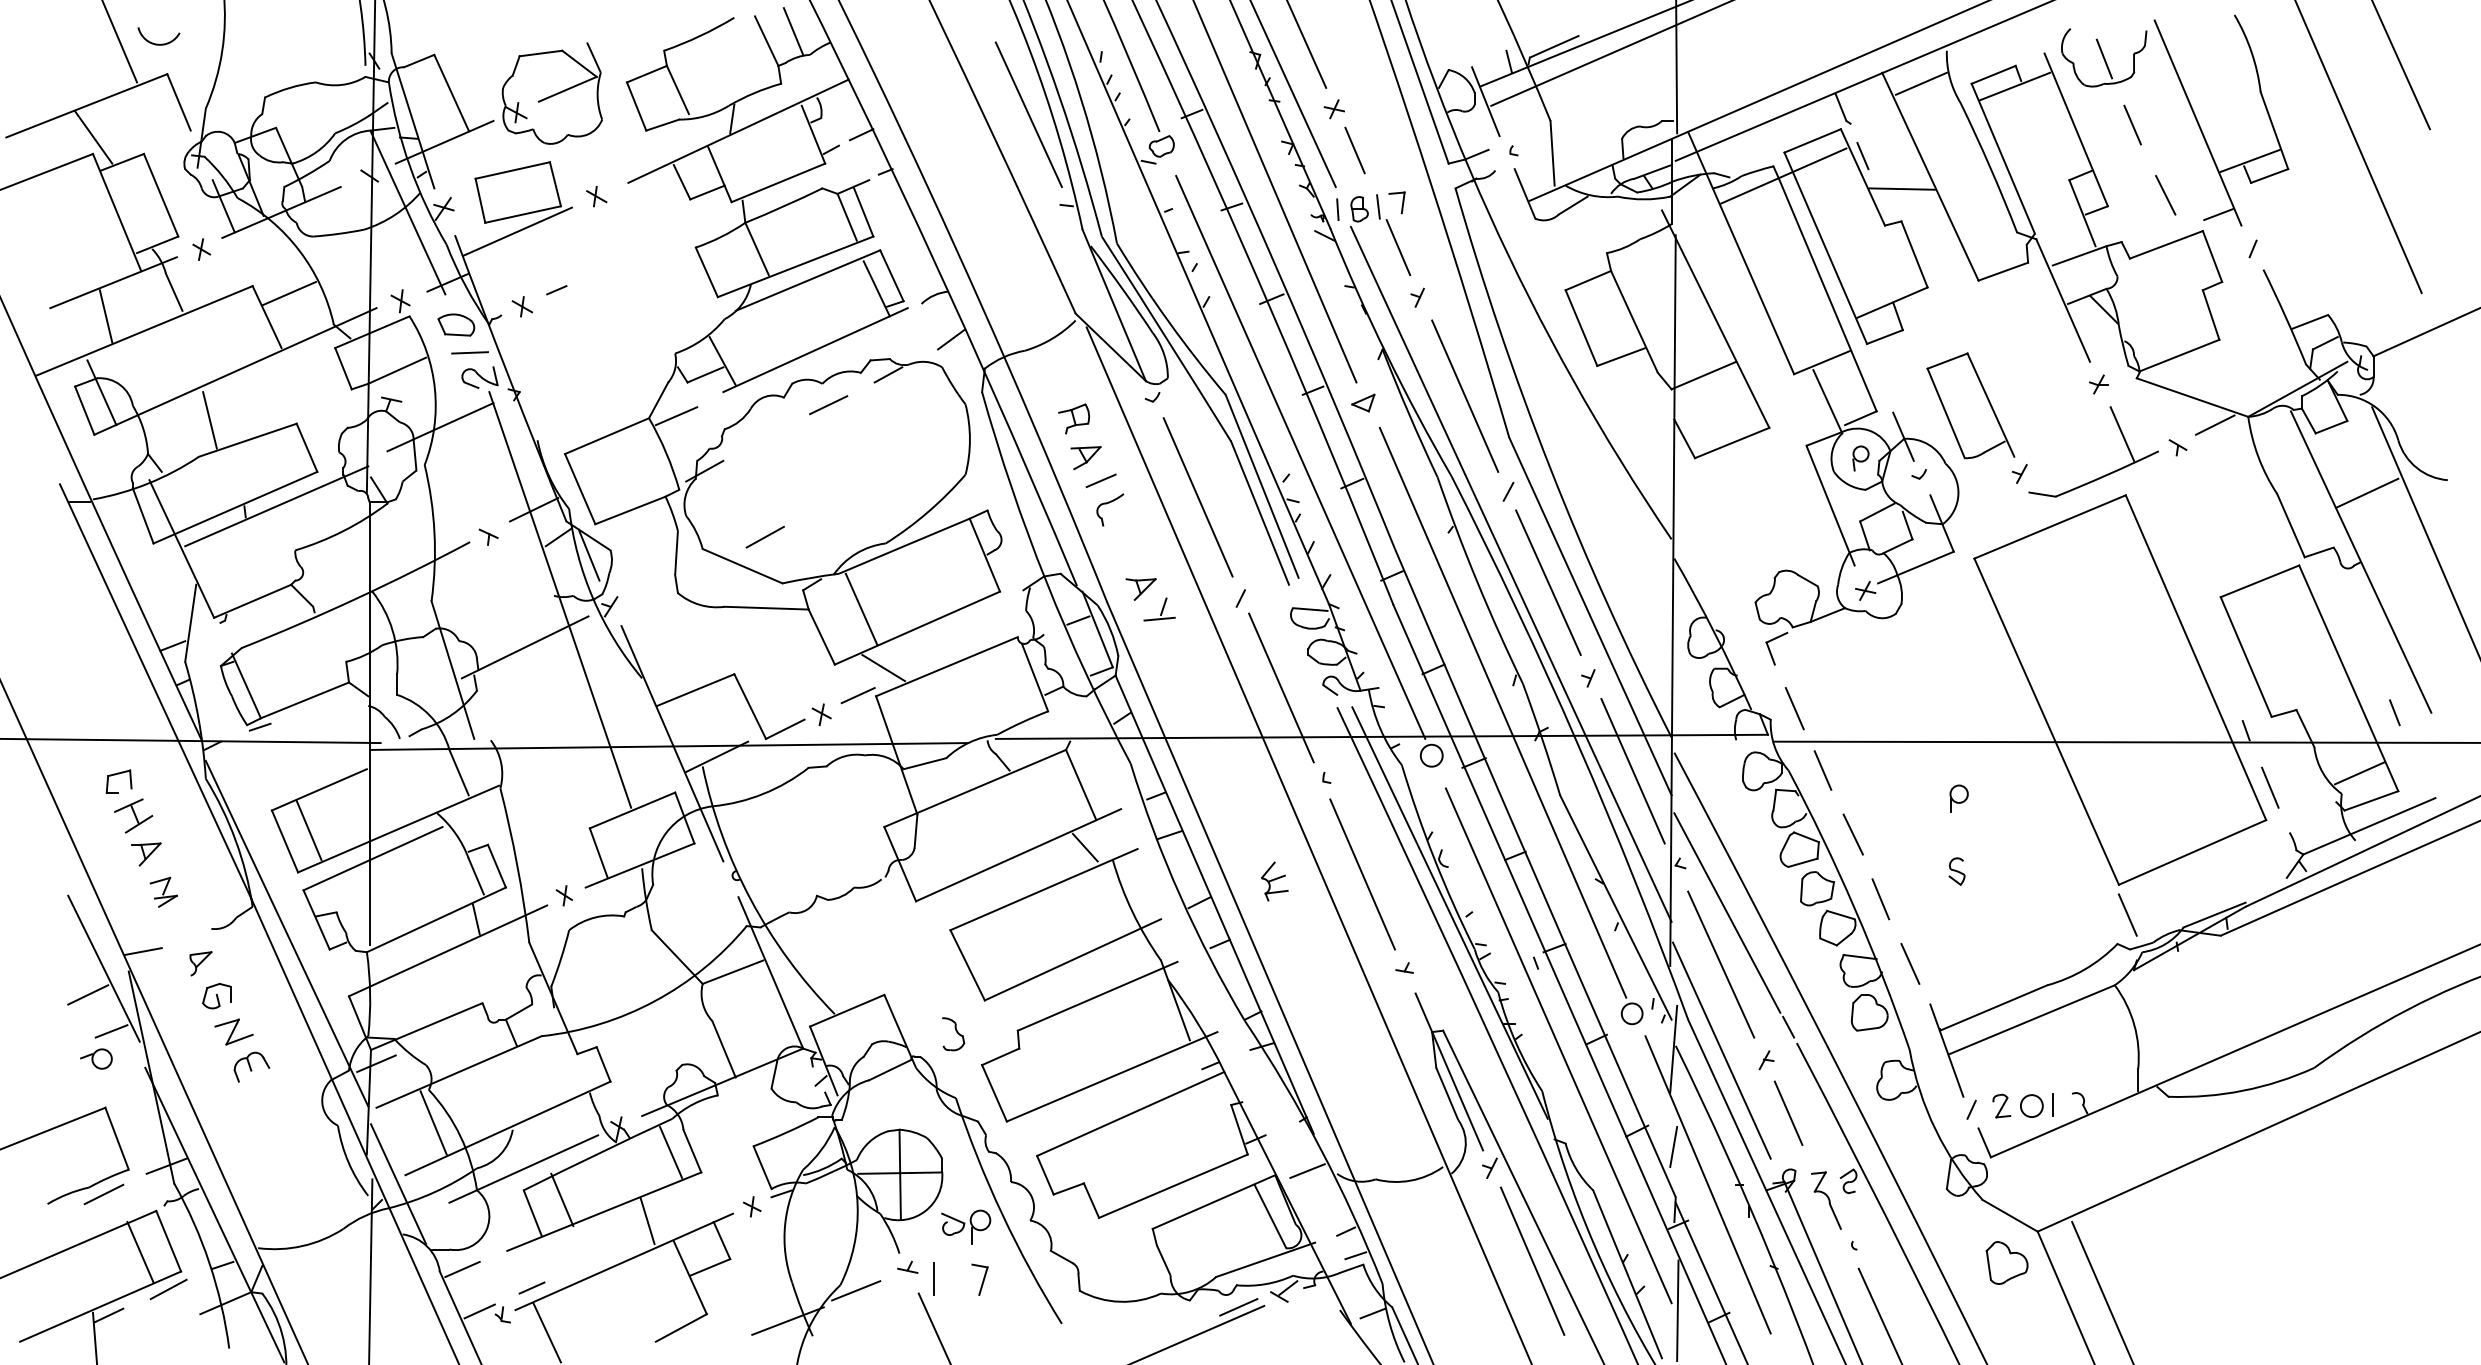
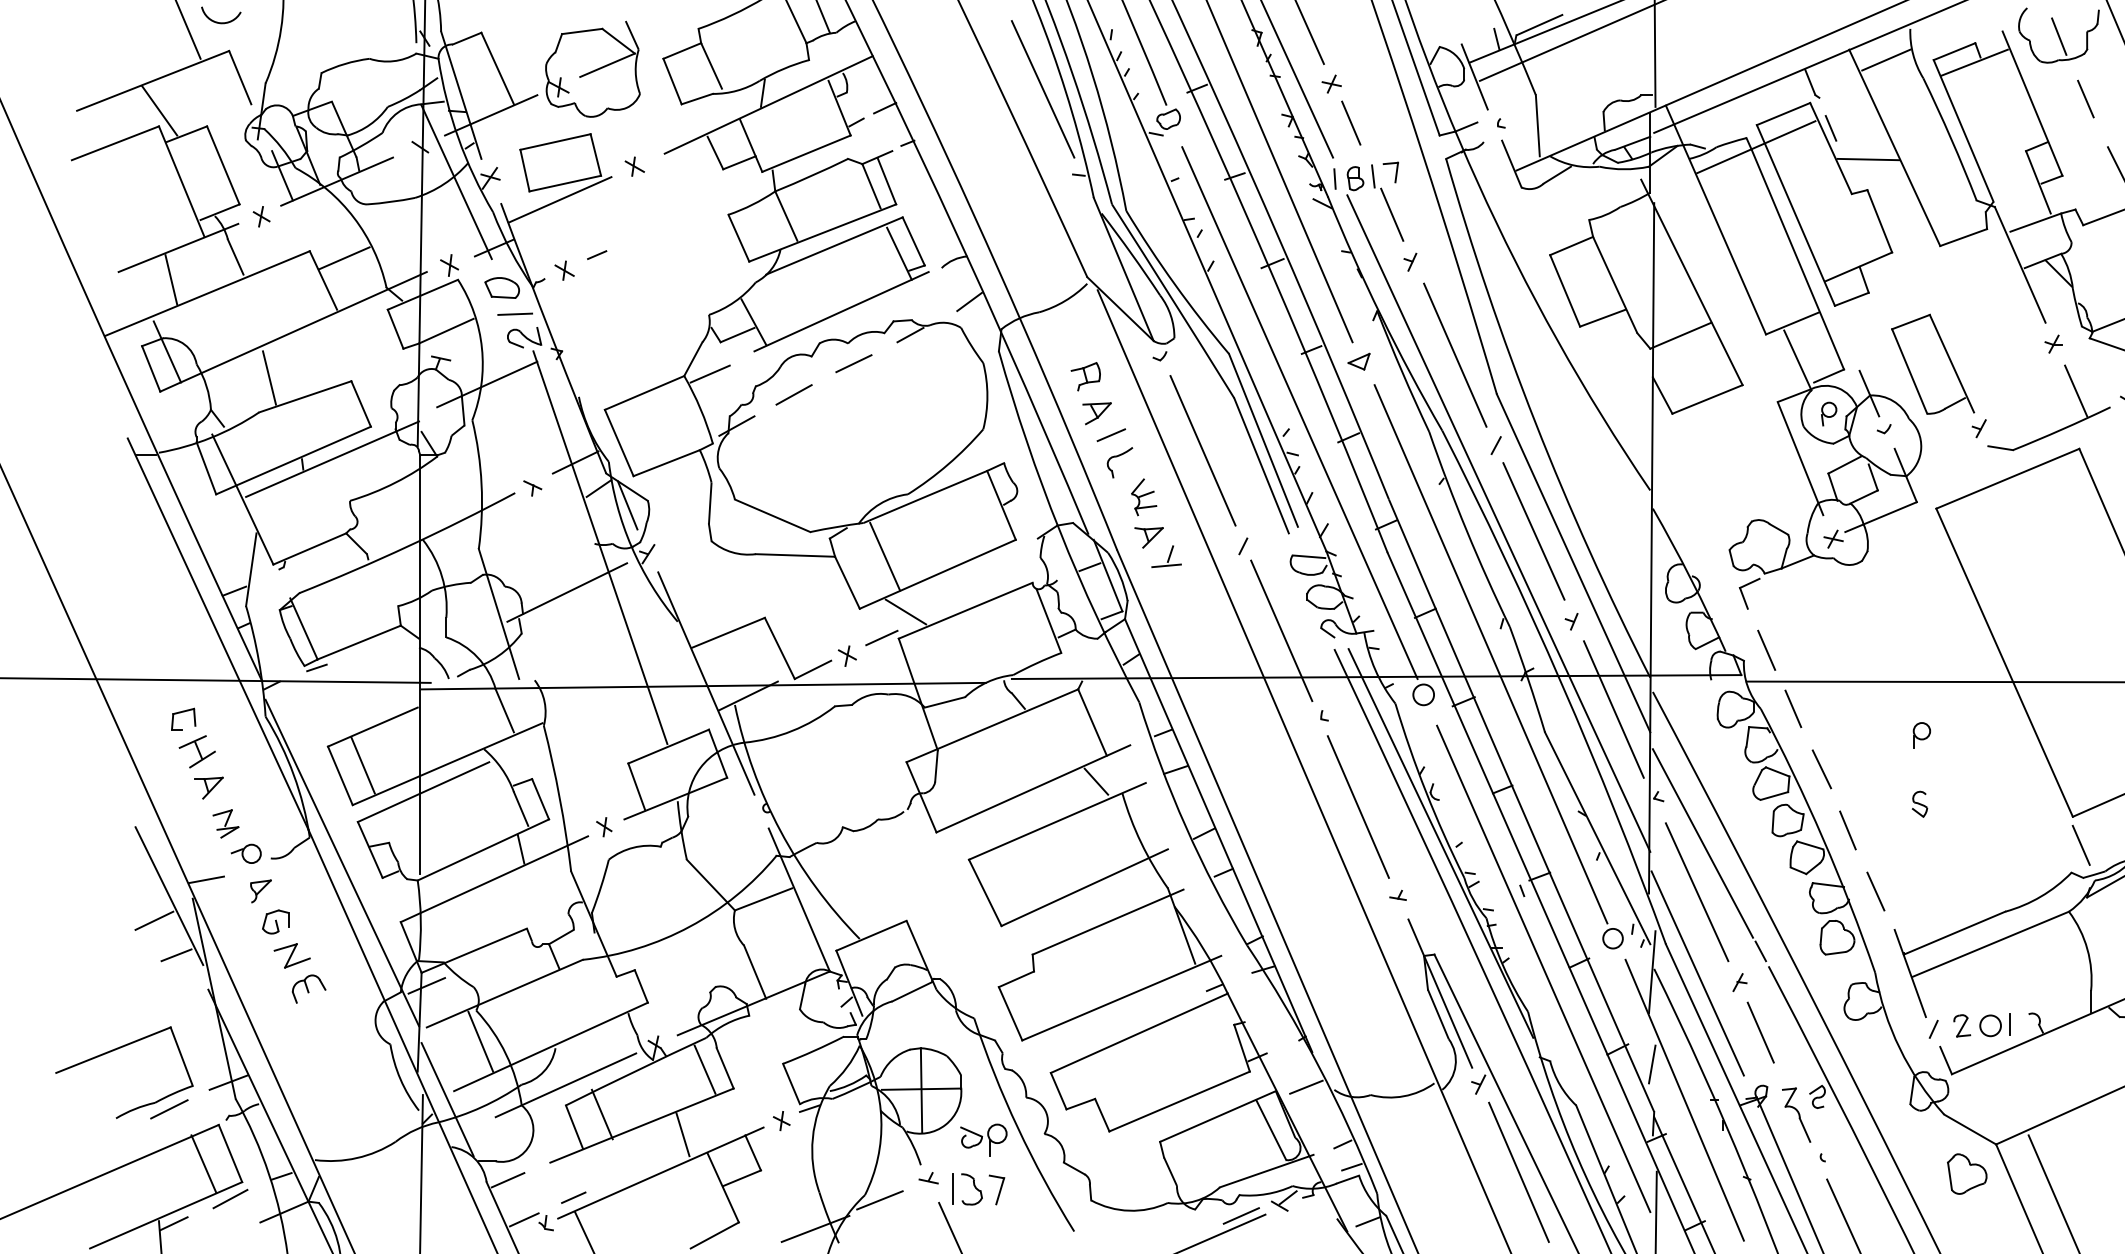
line: (764, 536) -> (793, 394), moved
part: (1274, 881) -> (1143, 497), moved
part: (953, 1034) -> (971, 1189), moved
part: (96, 1058) -> (246, 853), moved

